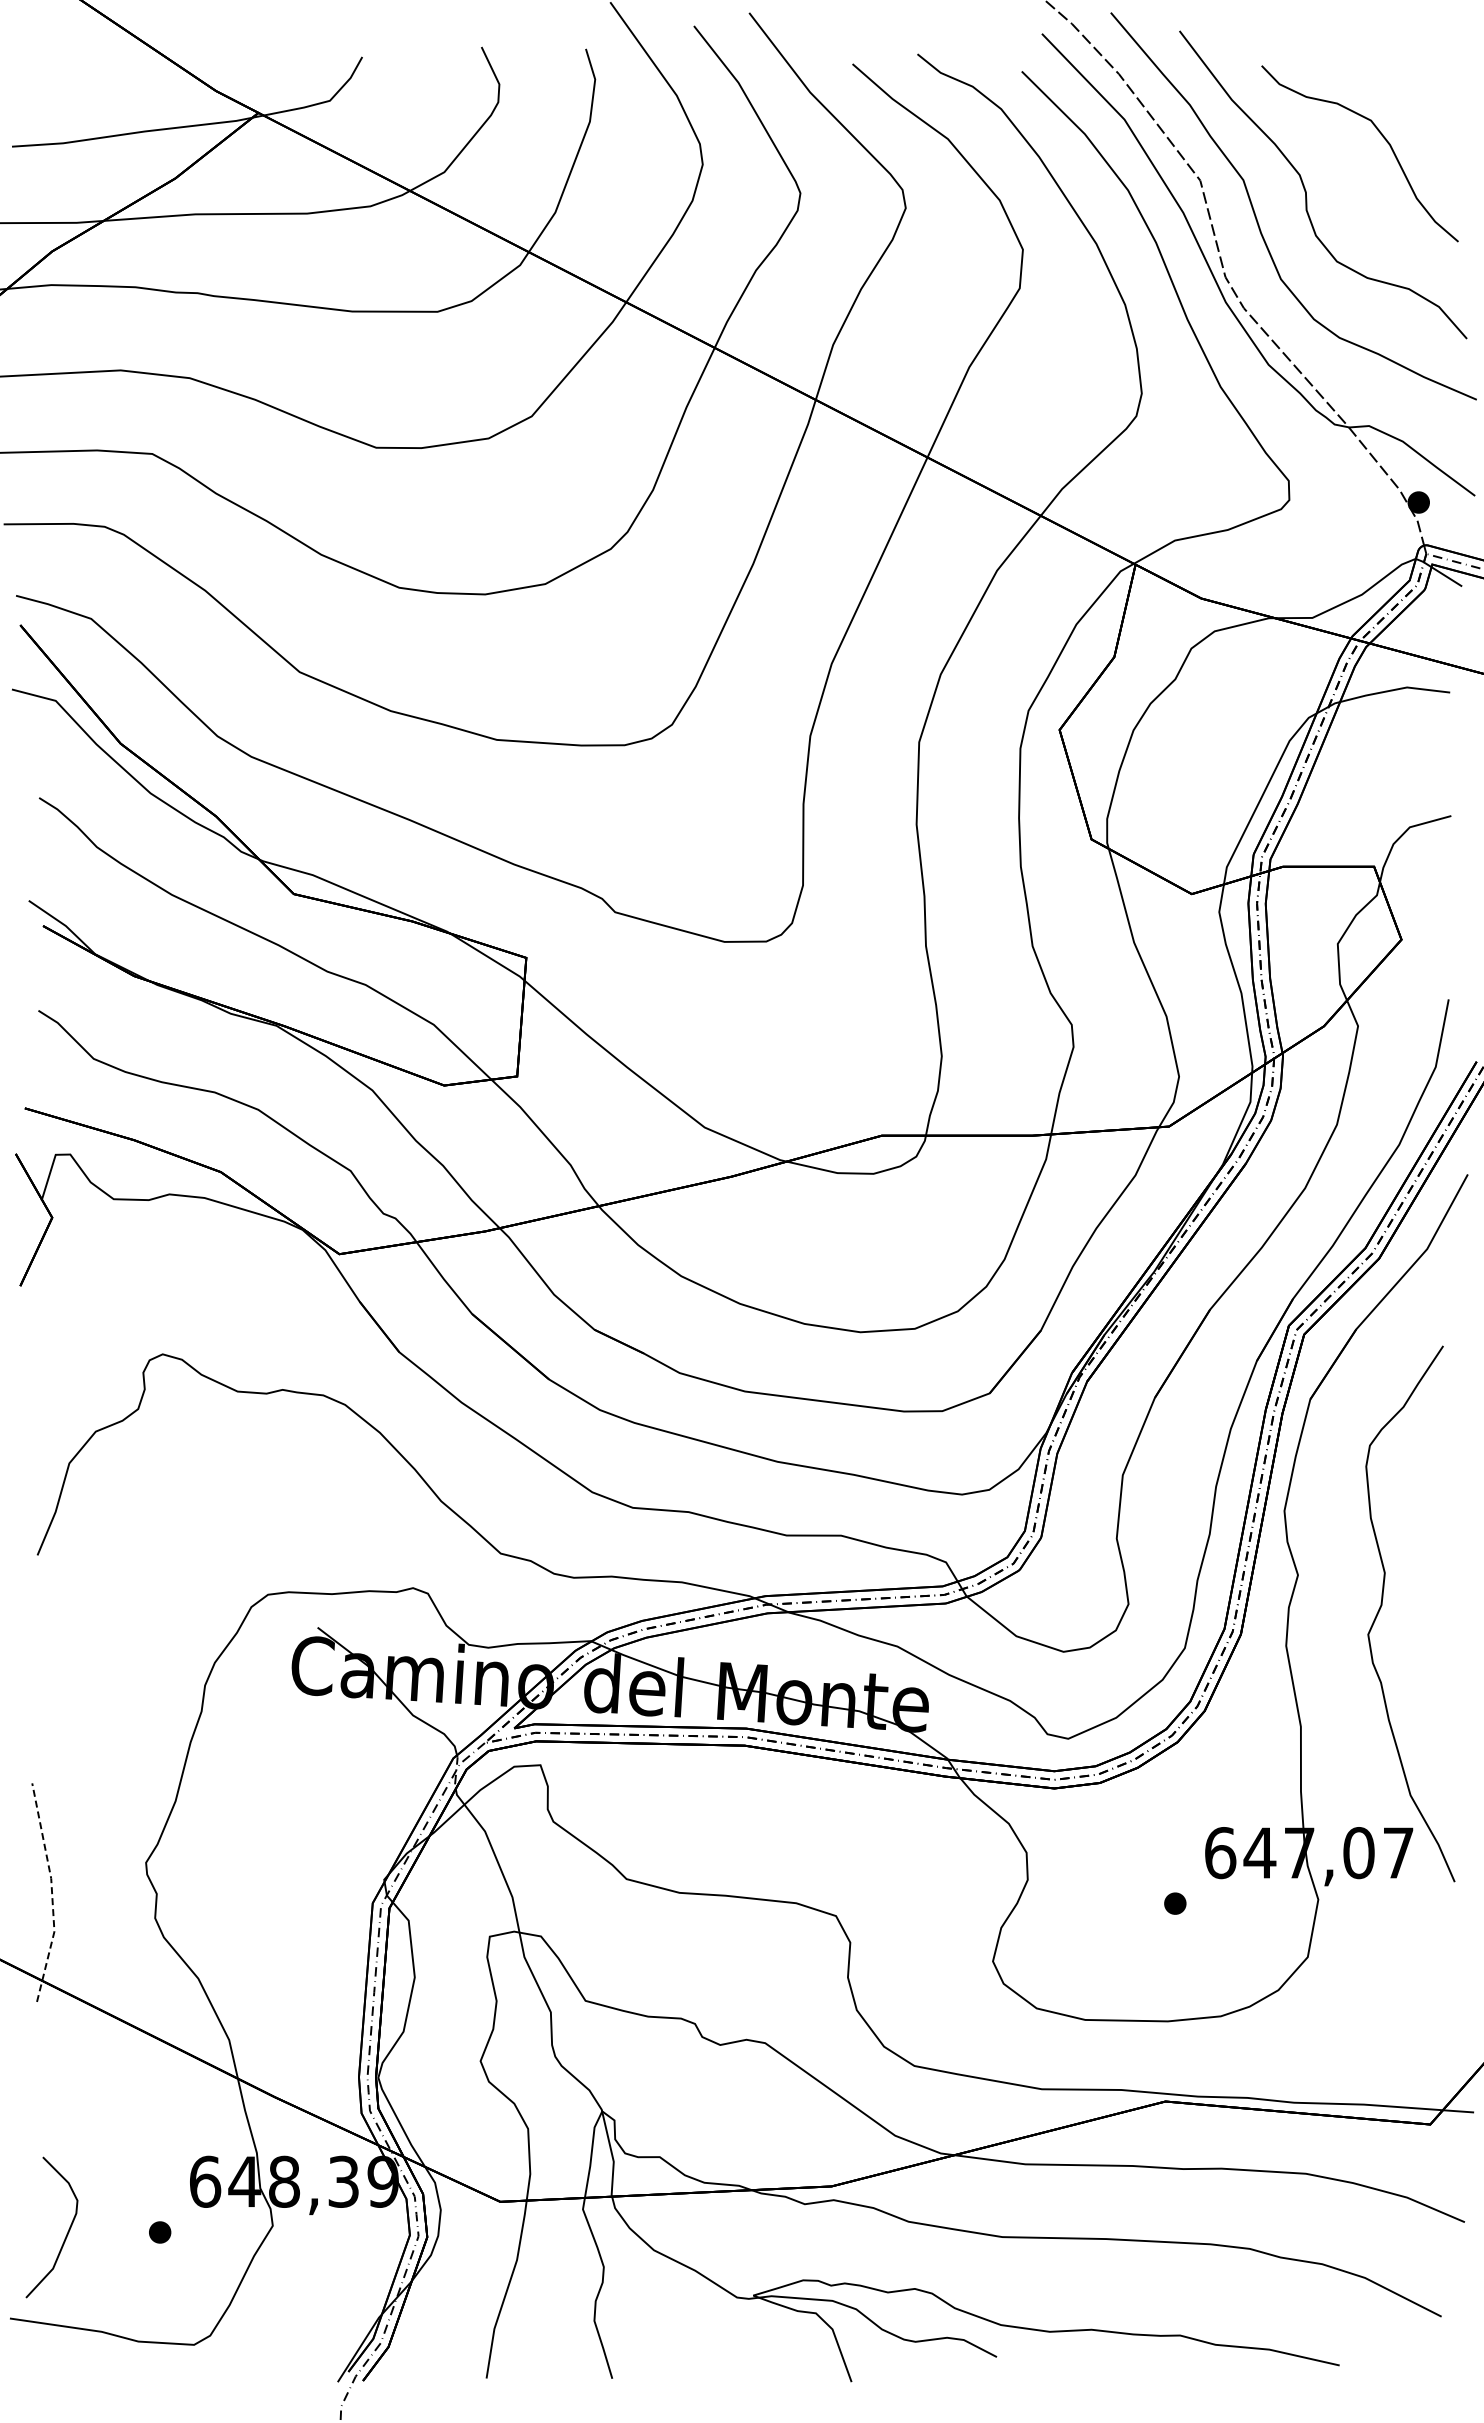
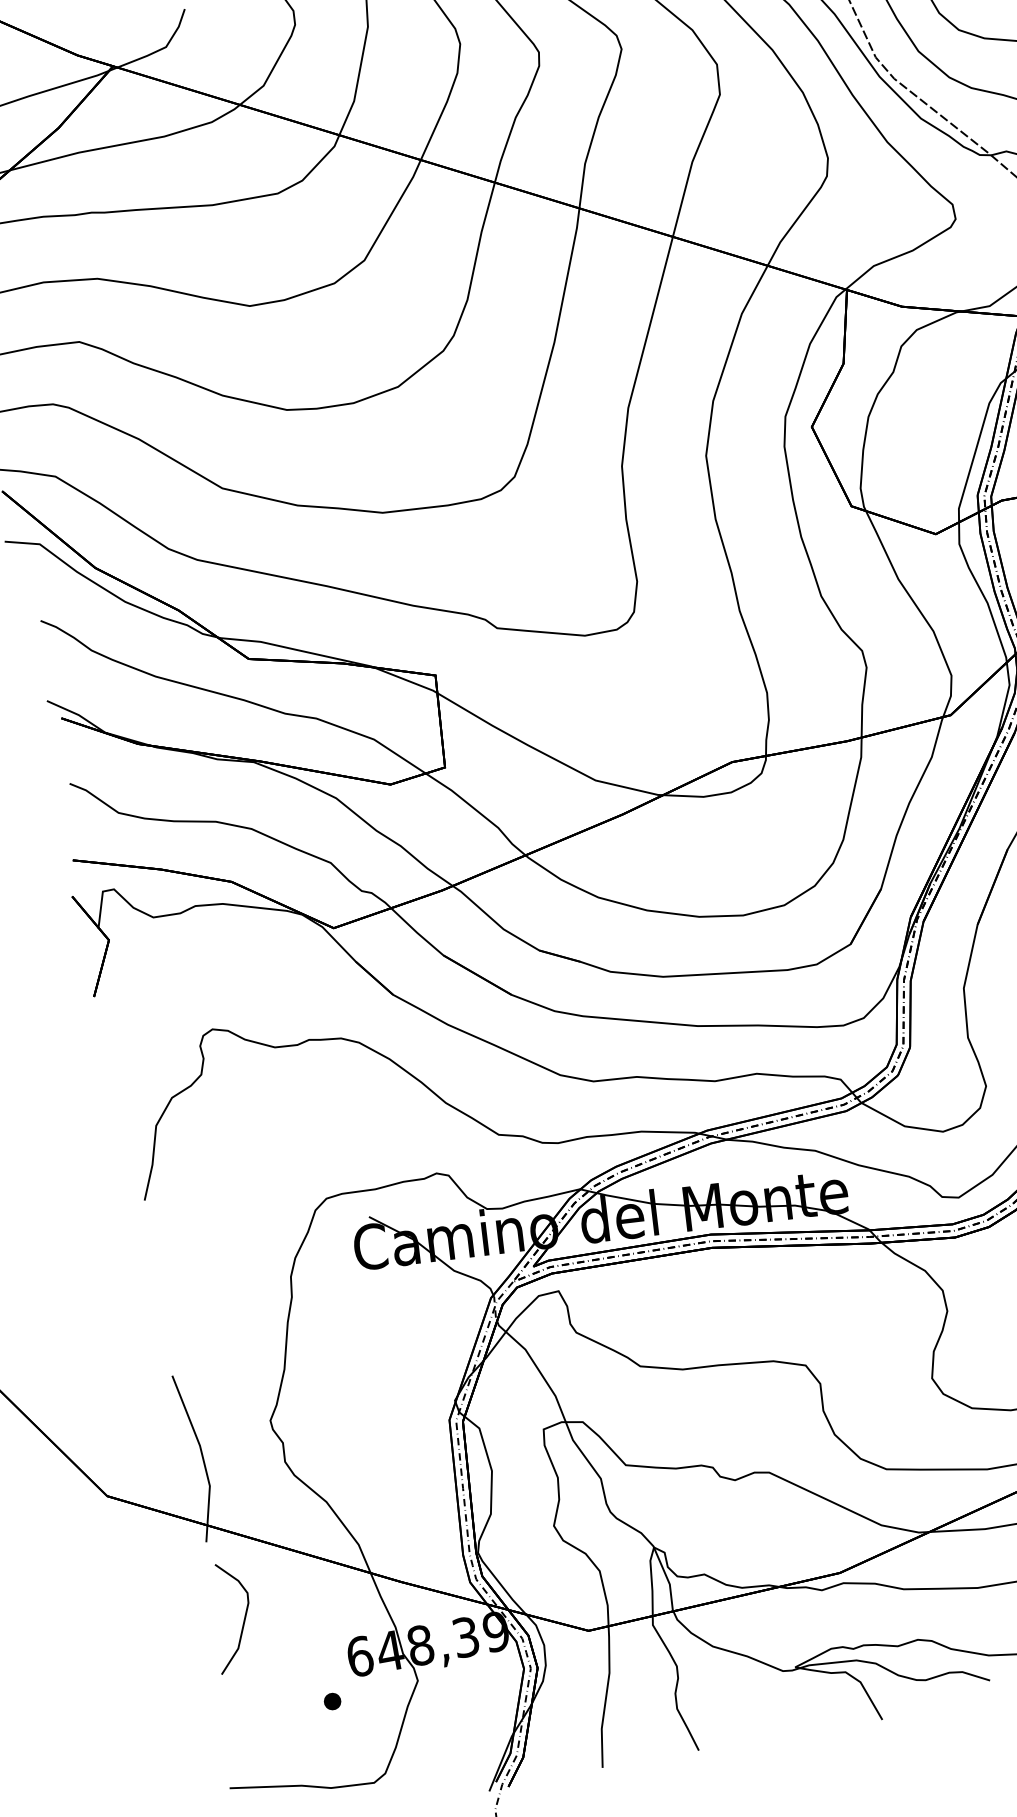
line: (52, 1893) -> (203, 1457), dashed -> solid
curve: (66, 2233) -> (243, 1619), moved

